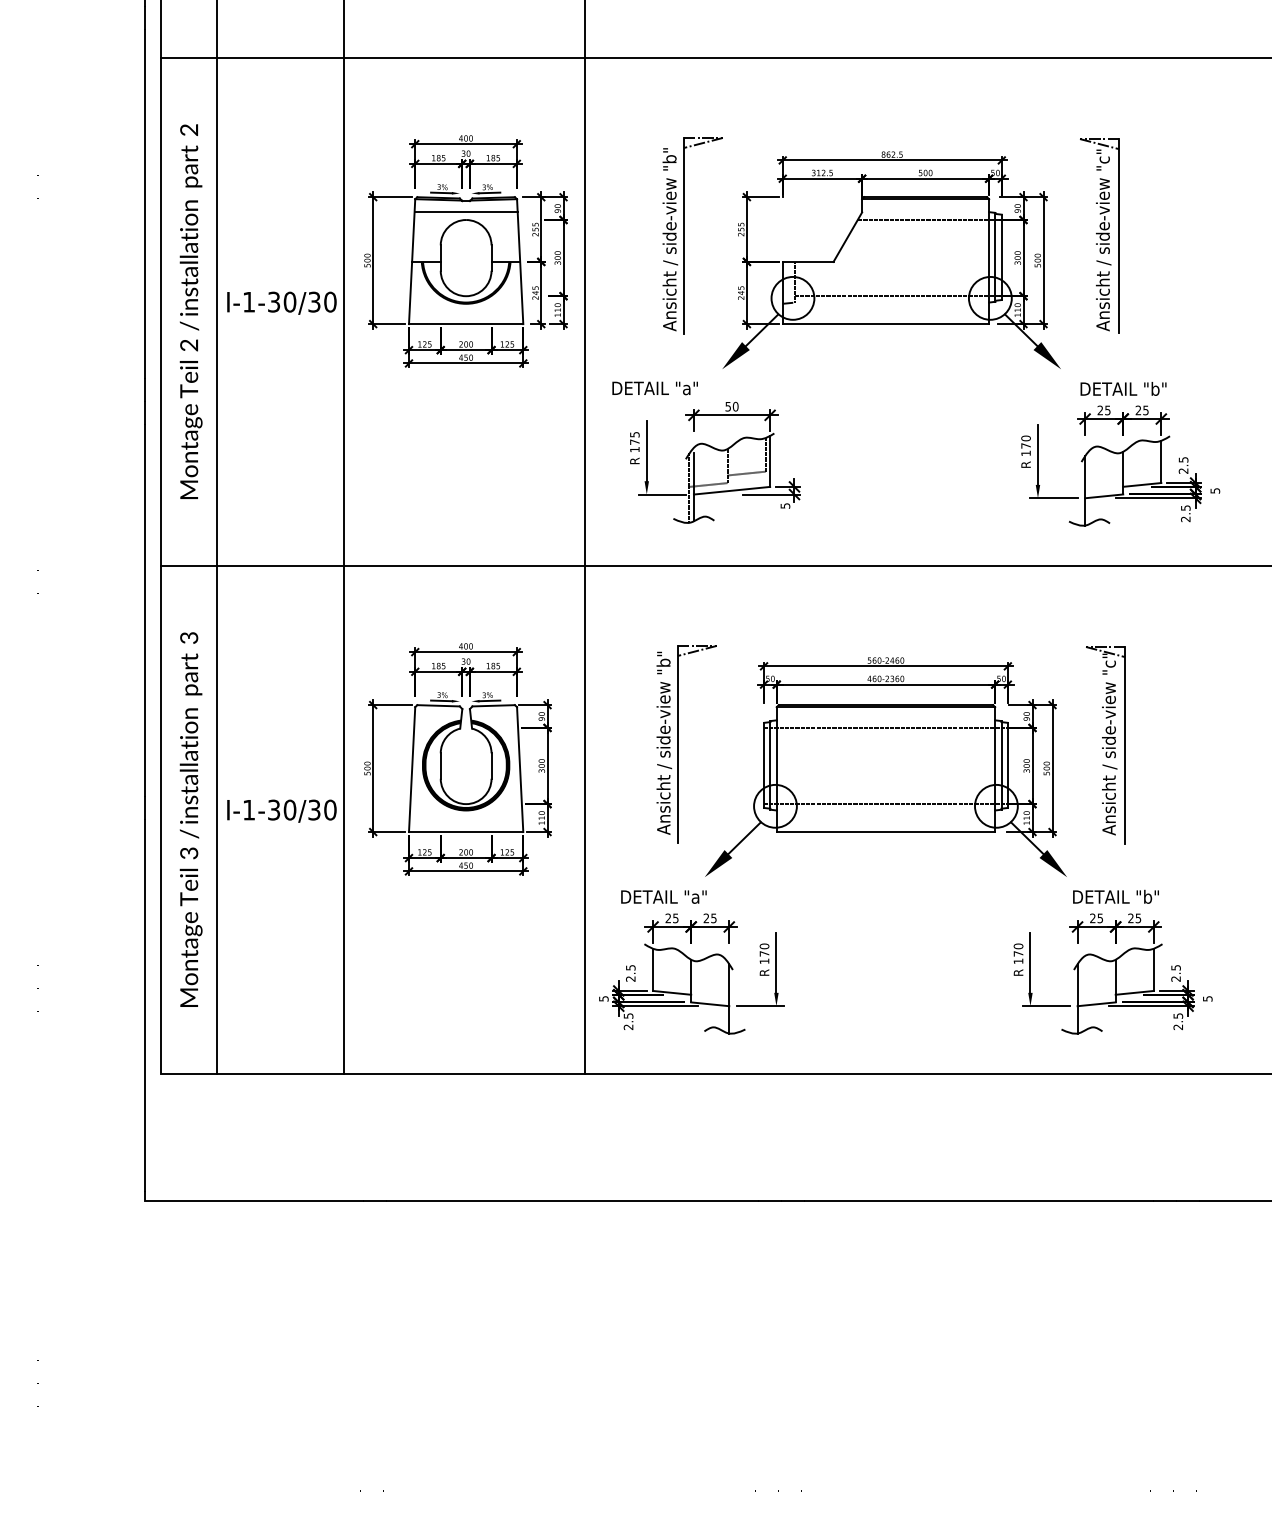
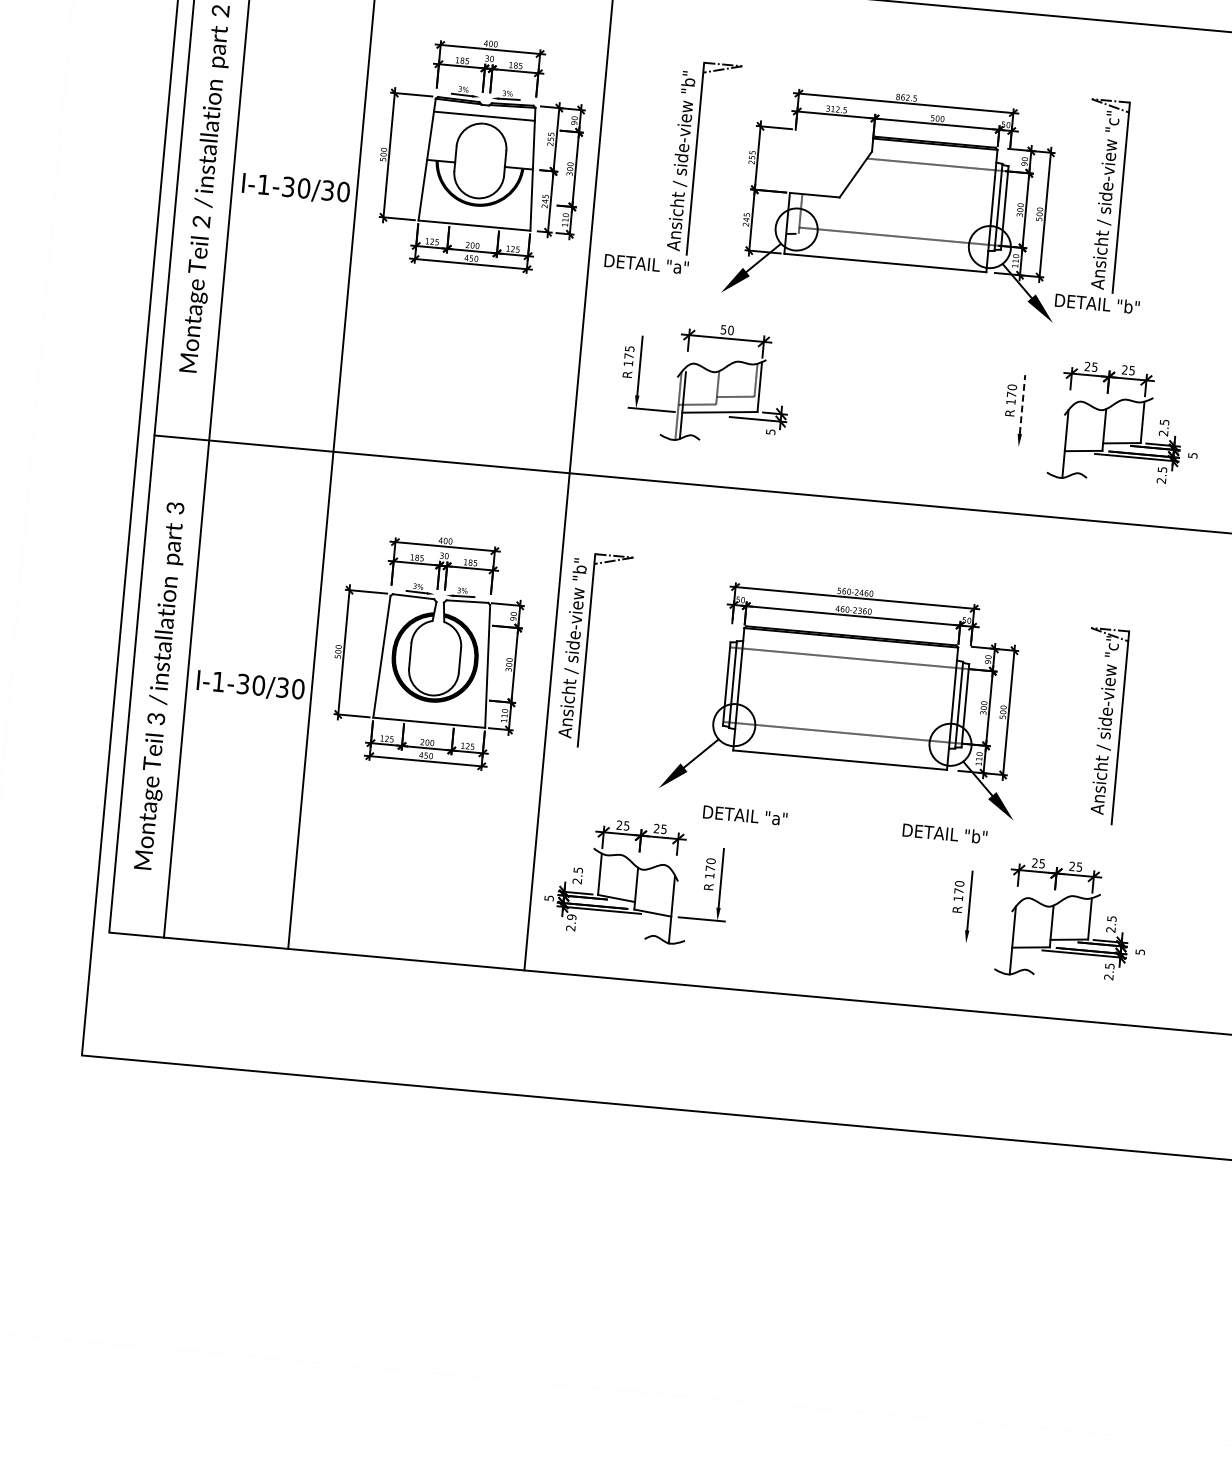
text: (654, 388) -> (645, 264), moved
text: (1123, 388) -> (1097, 303), moved
line: (1037, 454) -> (1022, 404), solid -> dashed
line: (1053, 498) -> (1033, 448), removed
part: (678, 744) -> (587, 650), moved
part: (1105, 745) -> (1101, 726), moved
text: (663, 896) -> (744, 815), moved
text: (1115, 896) -> (944, 833), moved
line: (1046, 1006) -> (981, 945), removed
text: (628, 1015) -> (571, 916), 2.5 -> 2.9

